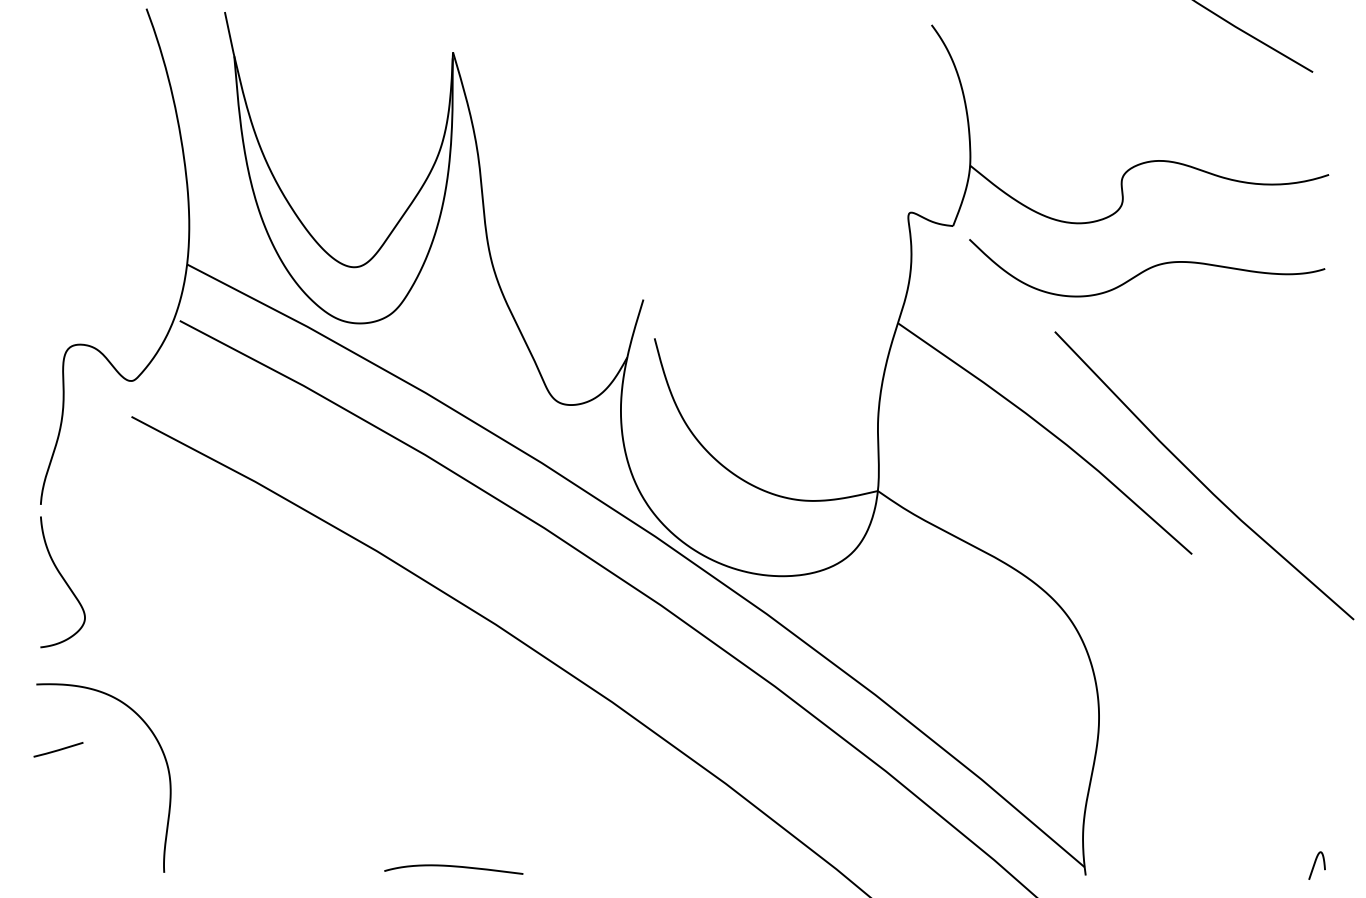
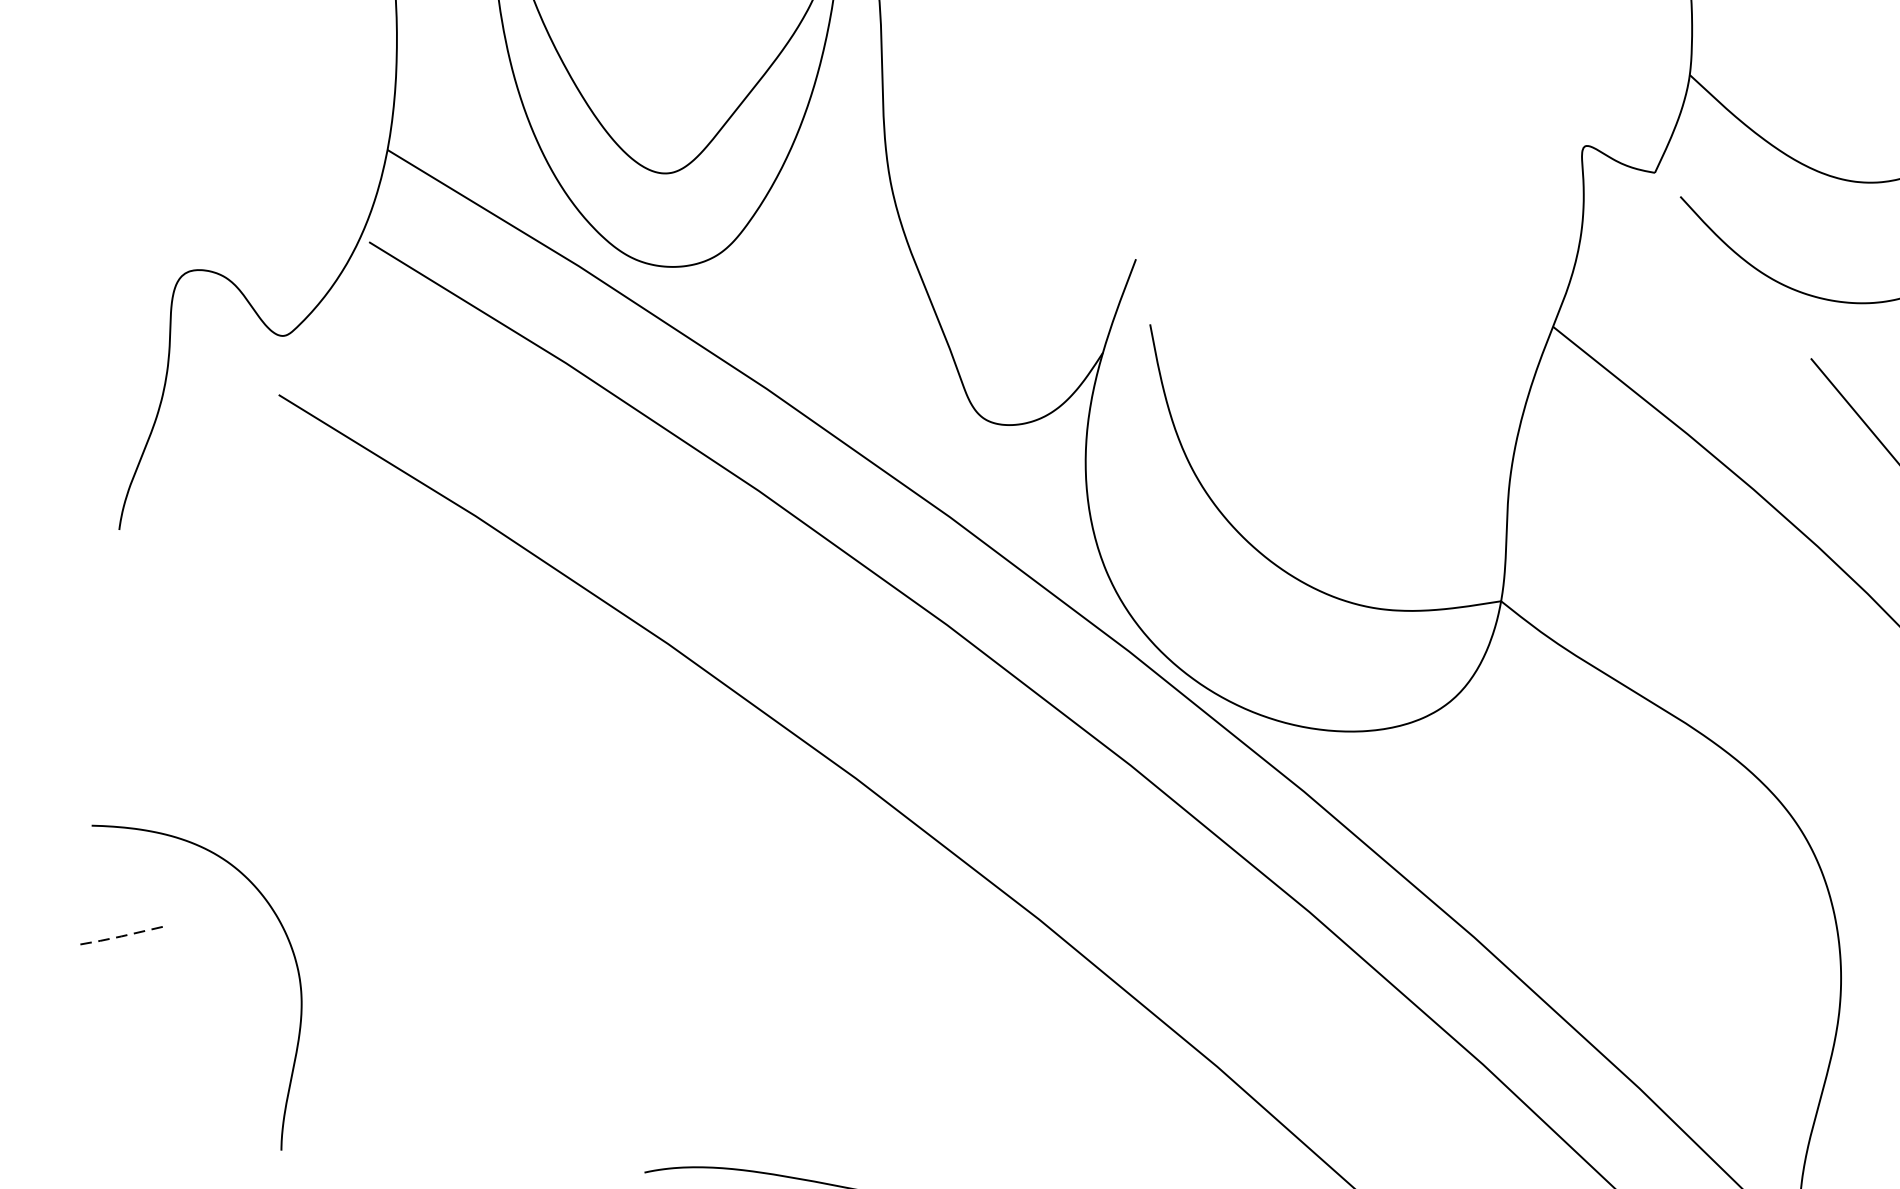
curve: (64, 582) -> (149, 660), removed
line: (58, 750) -> (120, 936), solid -> dashed

